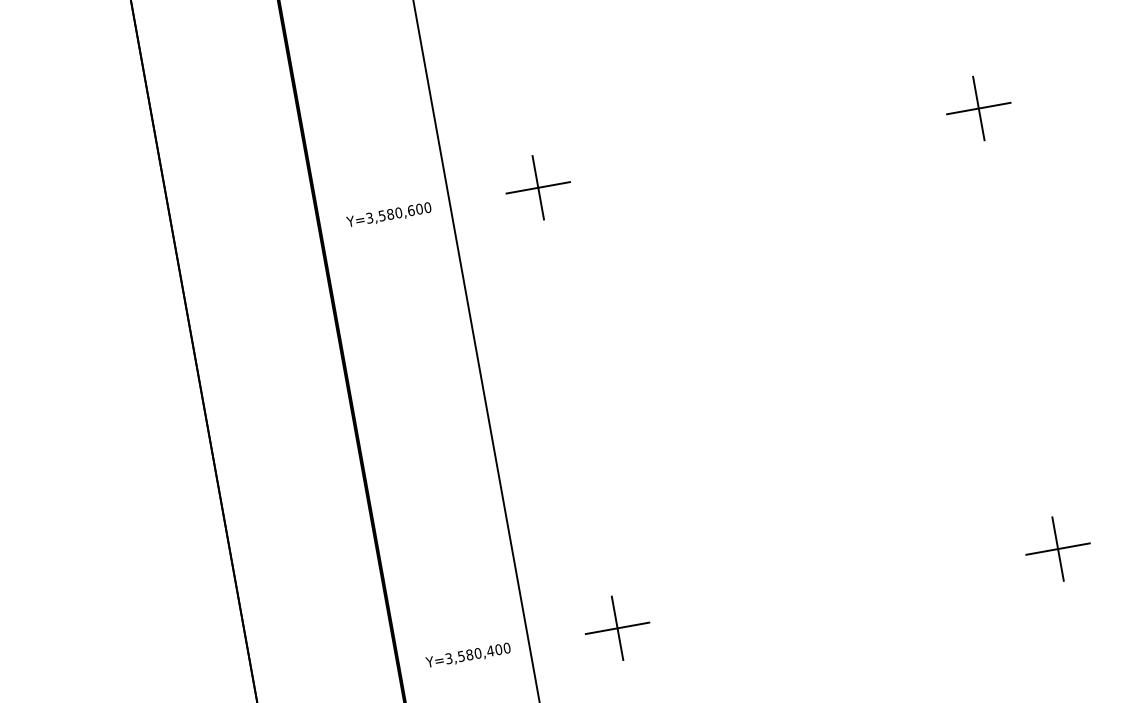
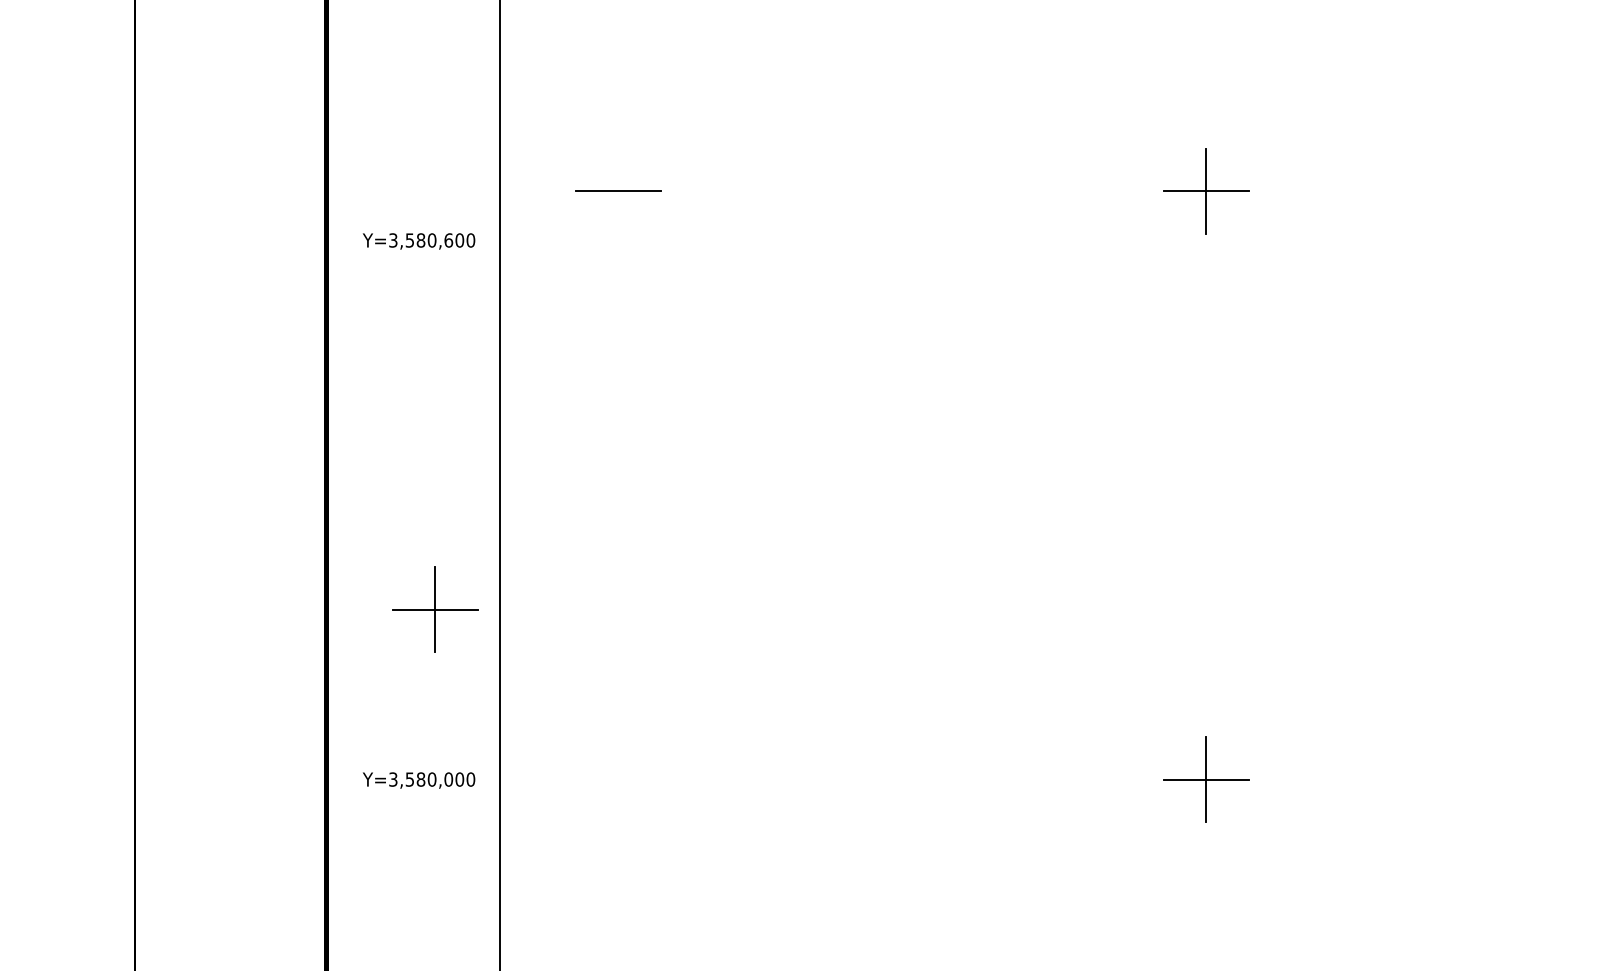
line: (538, 187) -> (618, 191), removed
text: (388, 215) -> (418, 241), moved
part: (617, 628) -> (435, 609), moved
text: (490, 651) -> (448, 779), Y=3,580,400 -> Y=3,580,000

